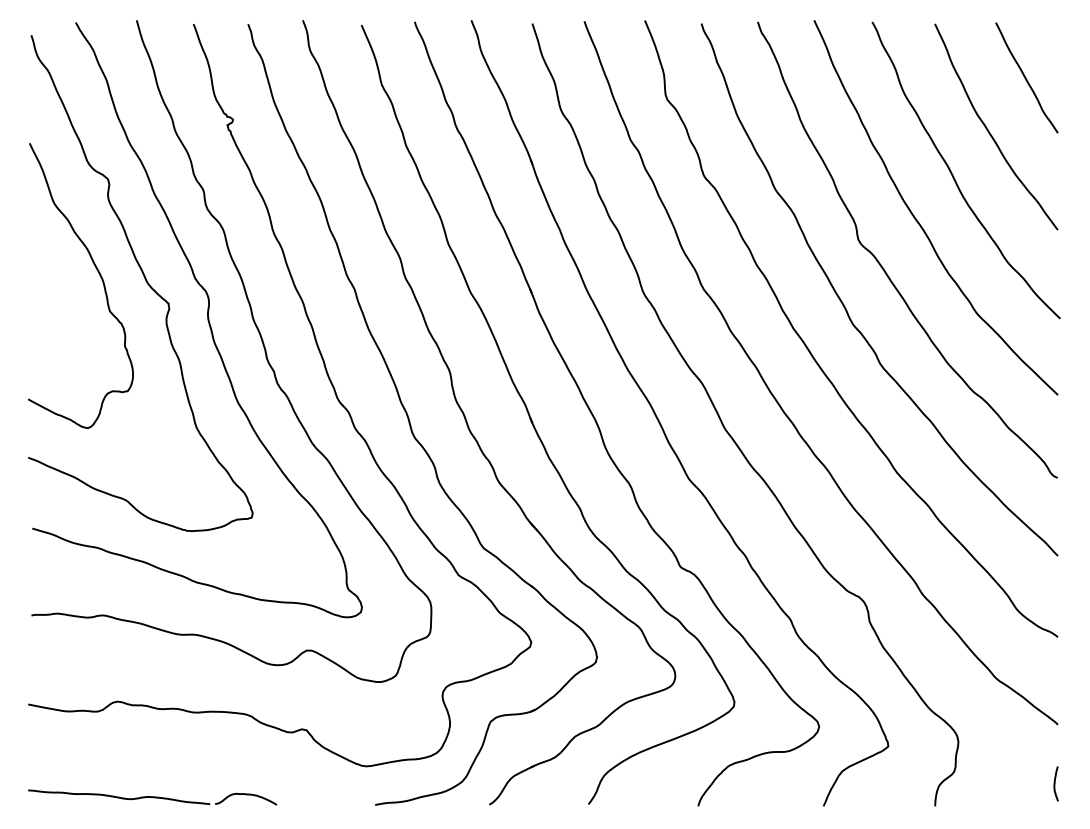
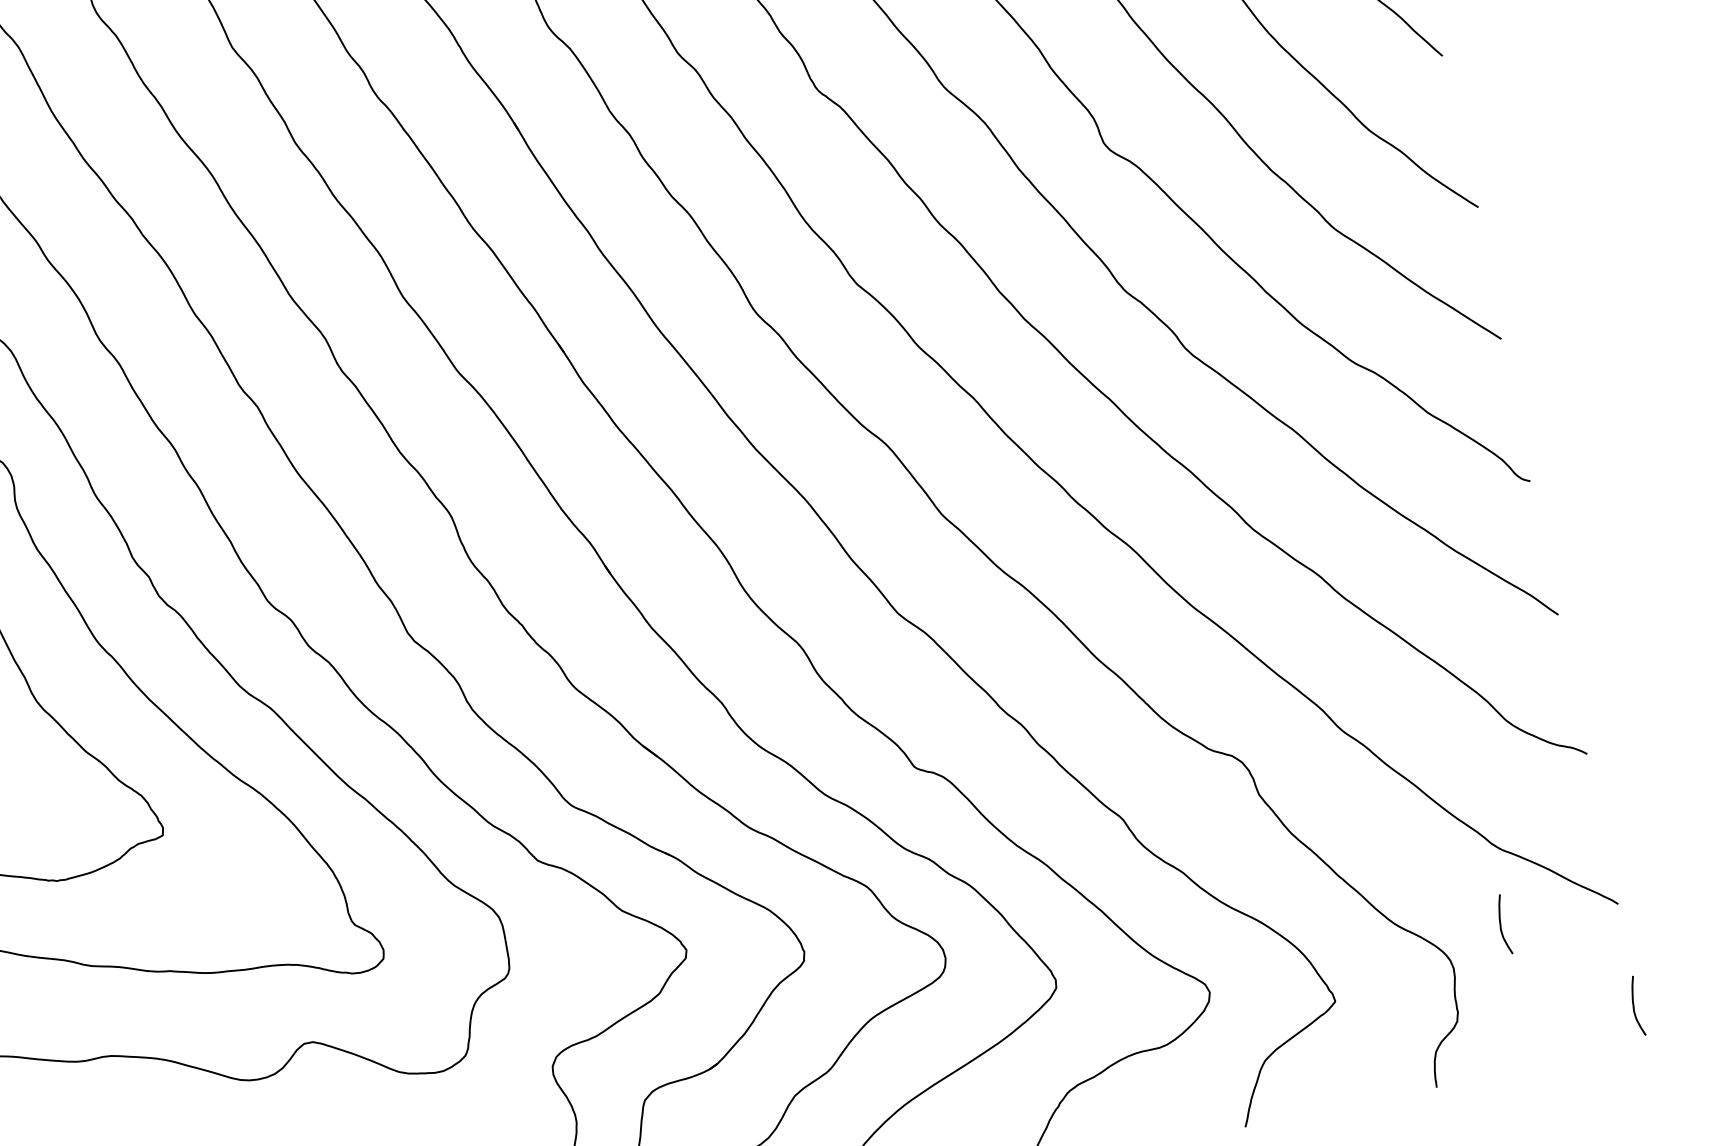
curve: (990, 722) -> (1501, 924), added

